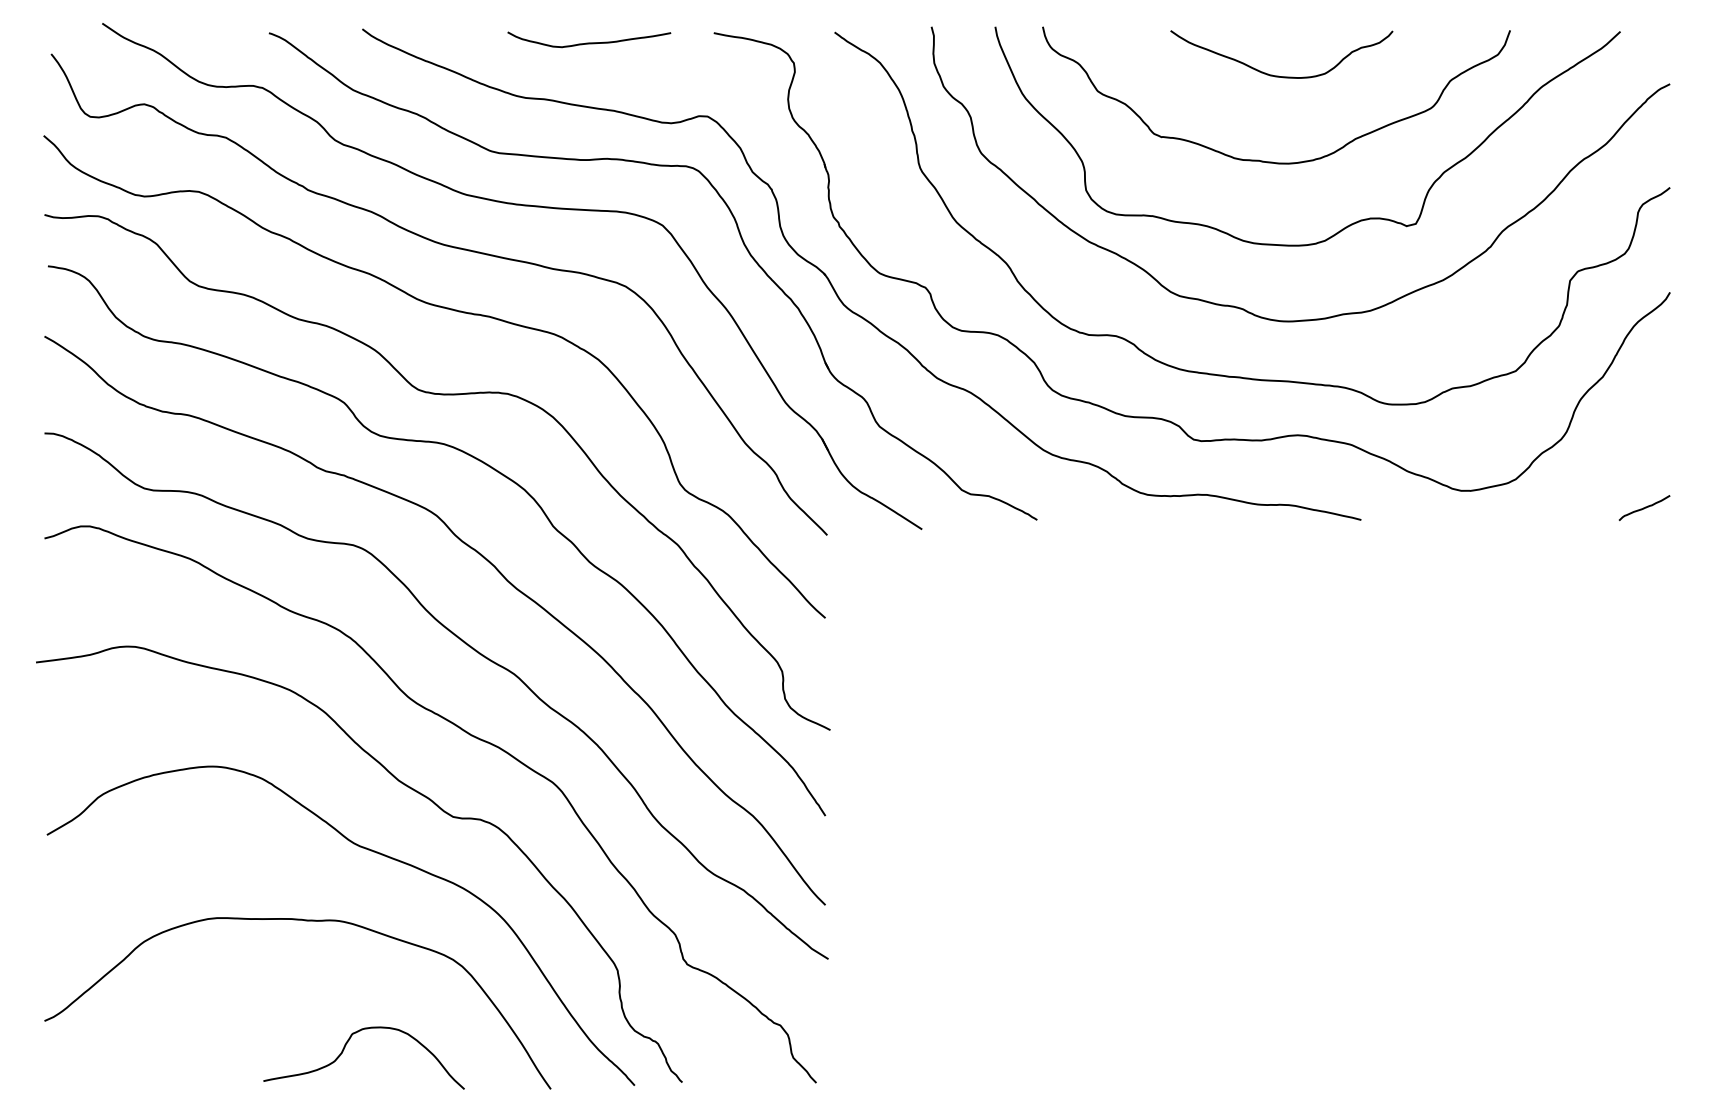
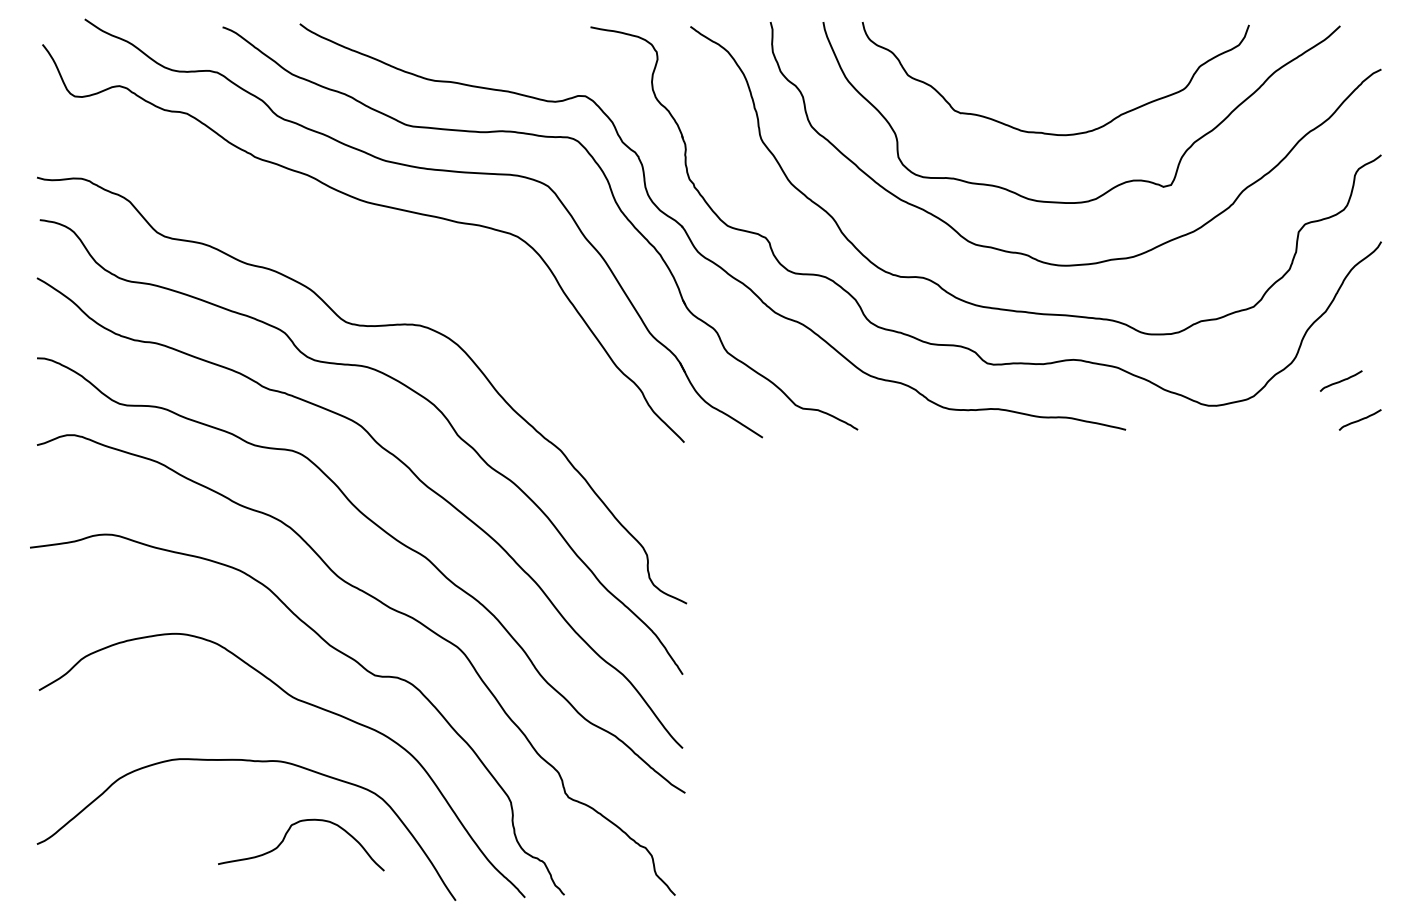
curve: (589, 42) -> (487, 35), removed
curve: (1278, 75) -> (1057, 62), removed
curve: (450, 310) -> (372, 256), removed
curve: (1621, 460) -> (1341, 380), added
curve: (345, 1047) -> (285, 836), moved

